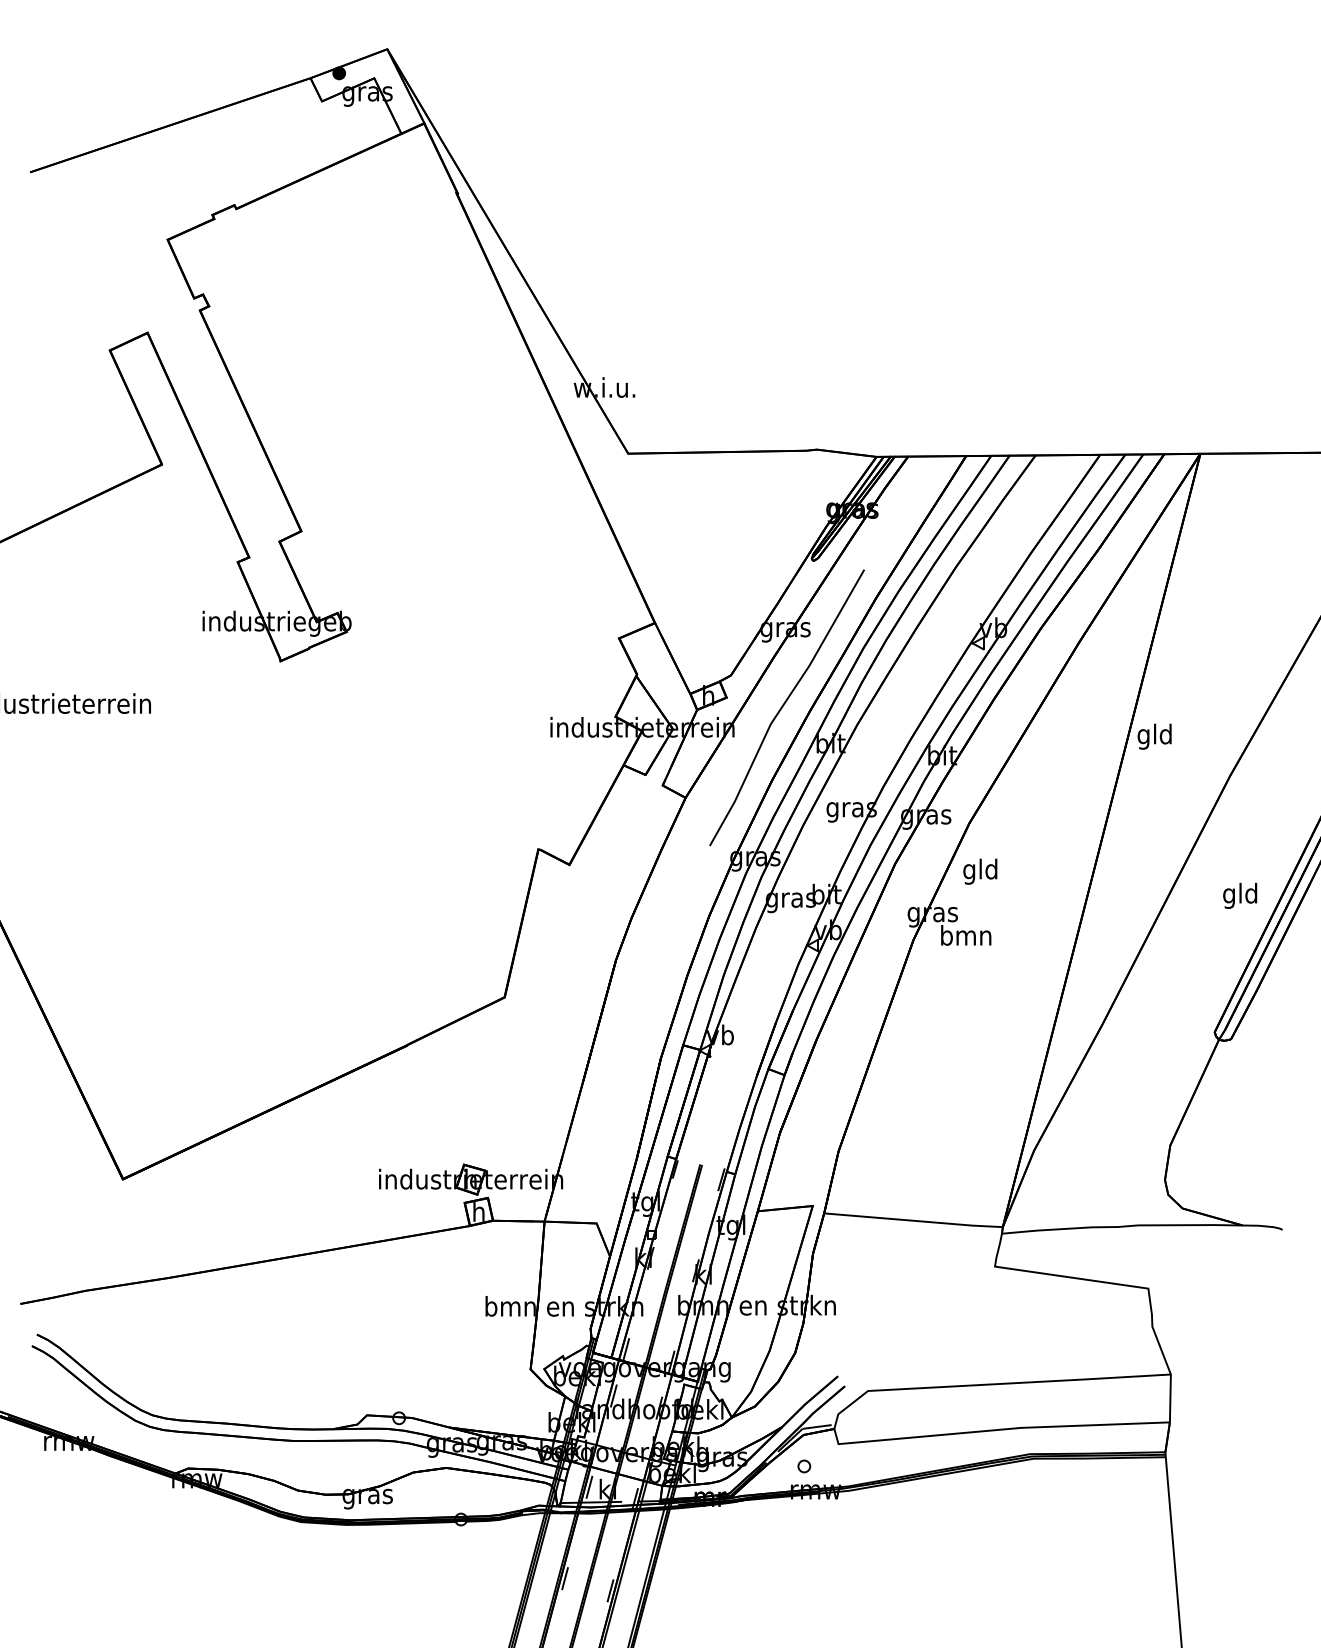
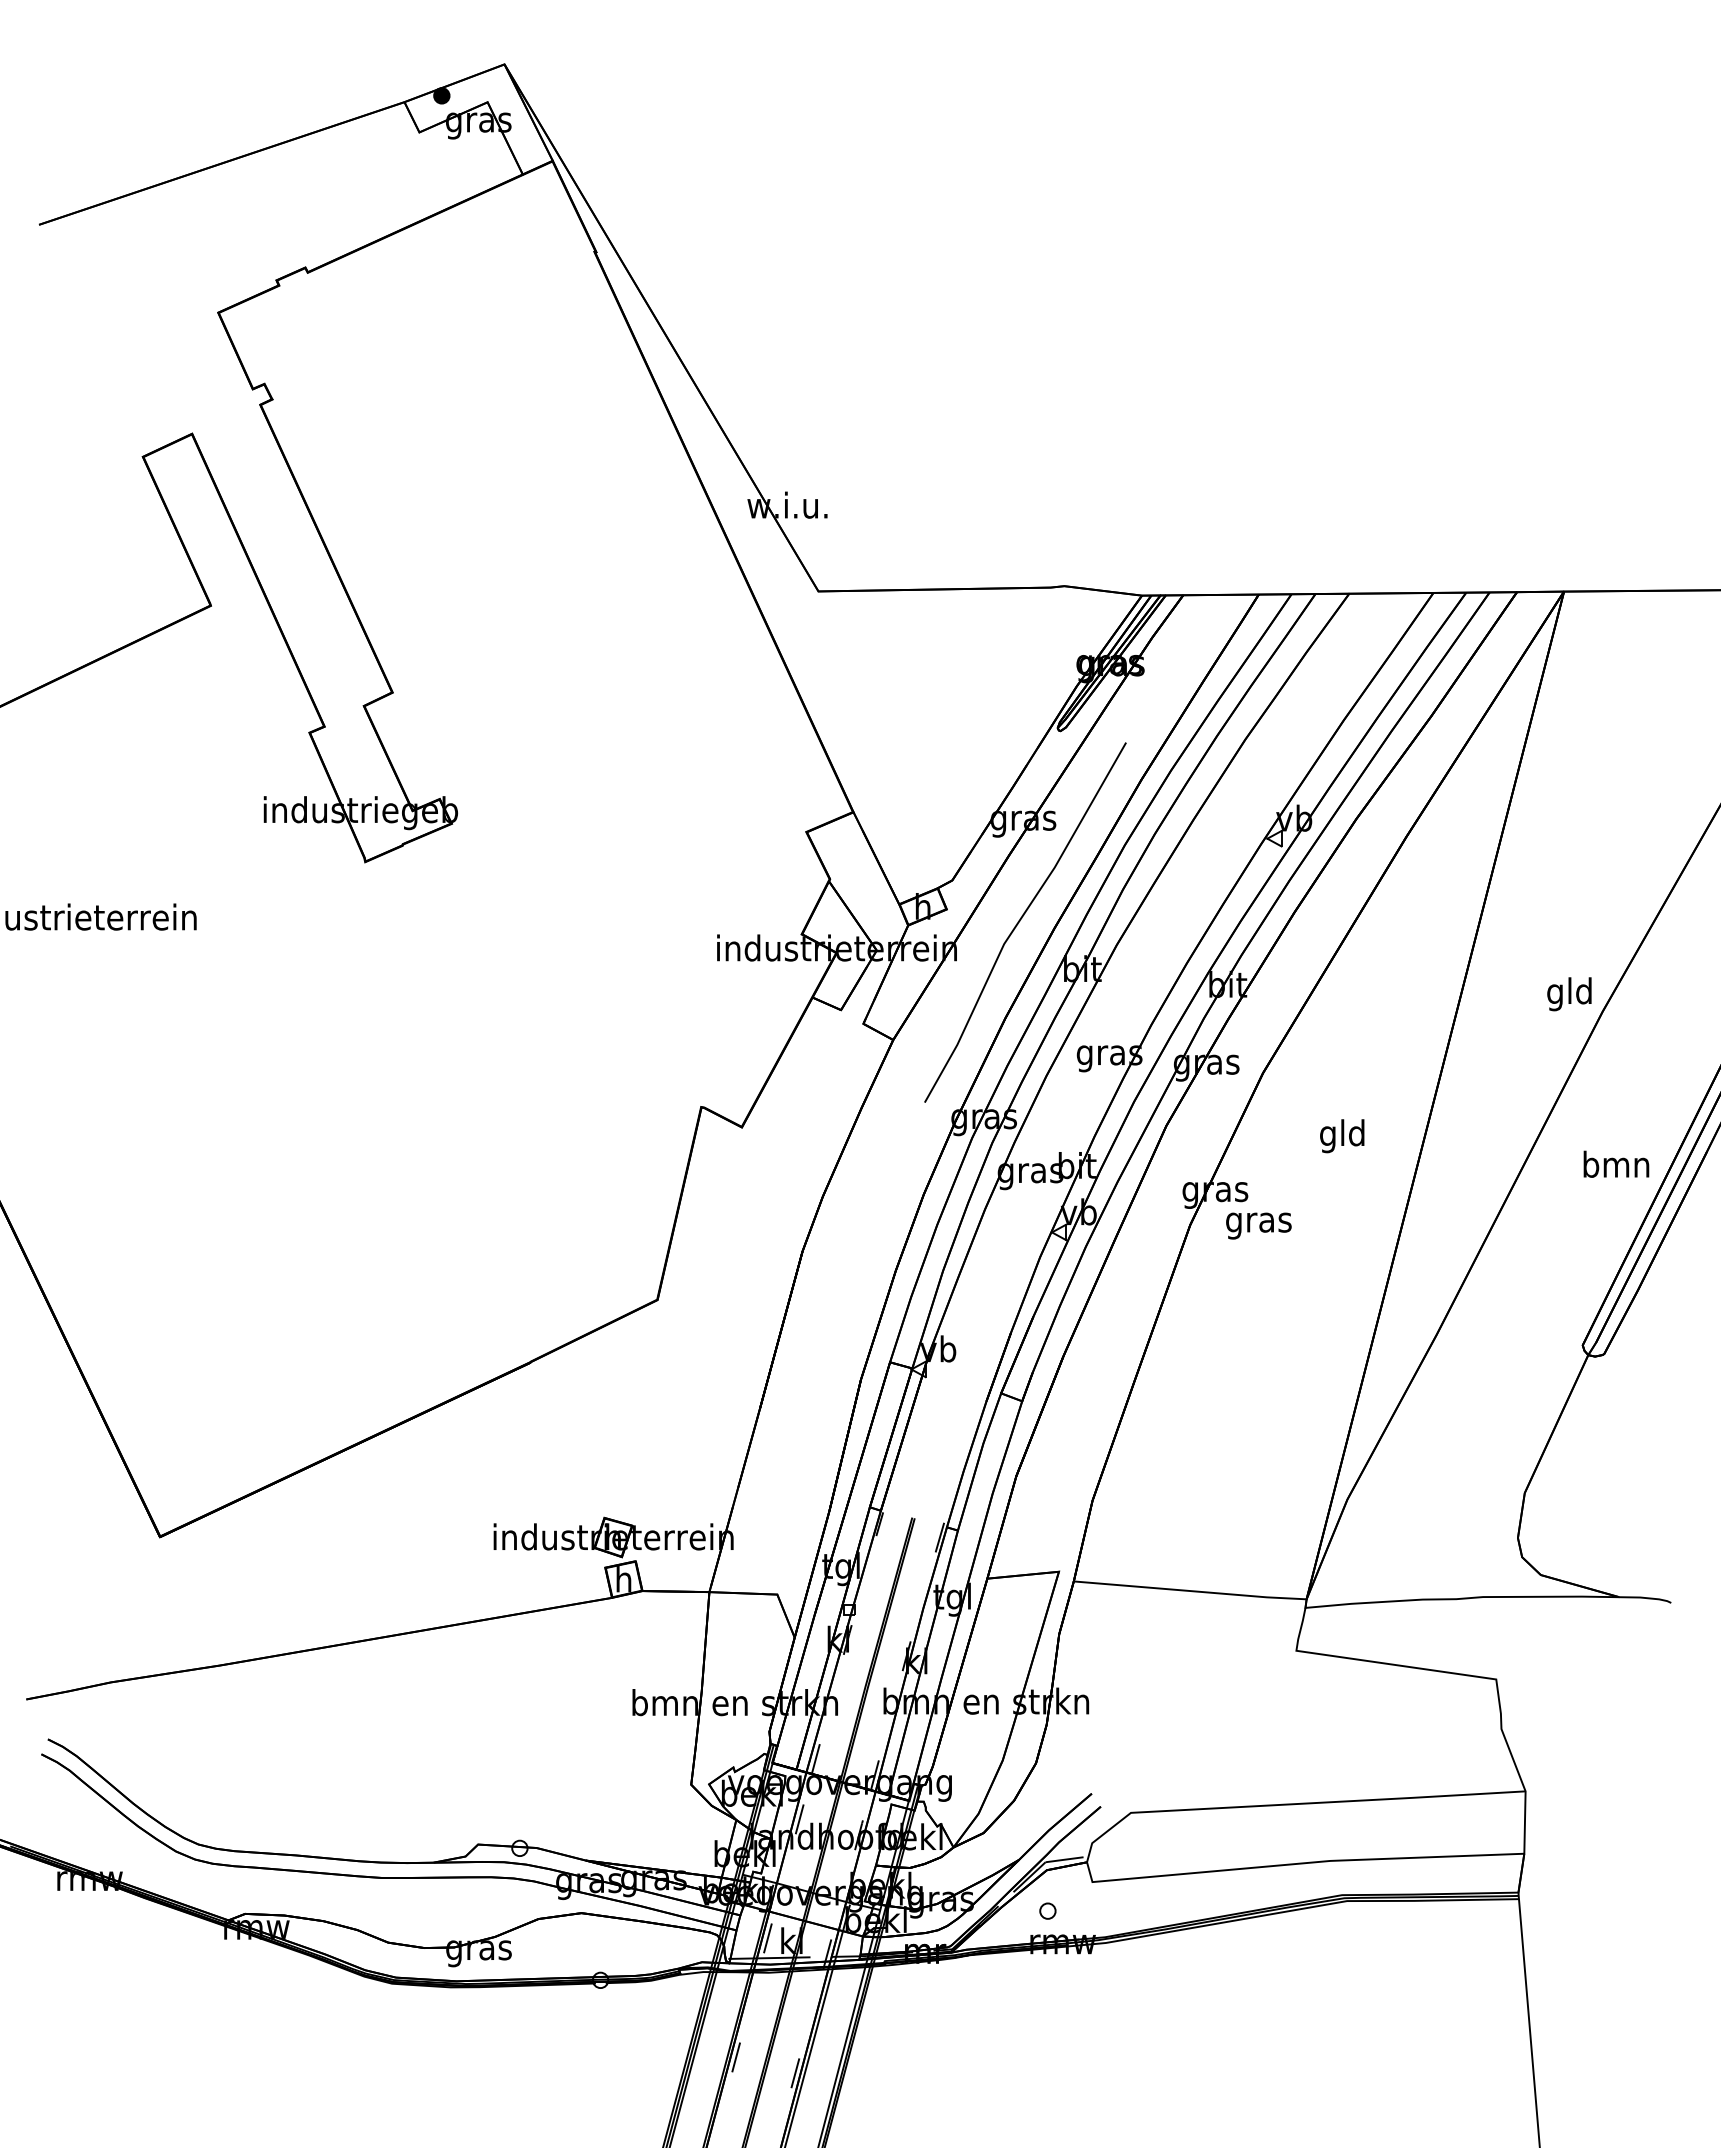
text: (1154, 736) -> (1569, 994), moved
text: (980, 871) -> (1342, 1136), moved
text: (1240, 895) -> (1616, 1167), gld -> bmn
text: (965, 937) -> (1258, 1222), bmn -> gras

